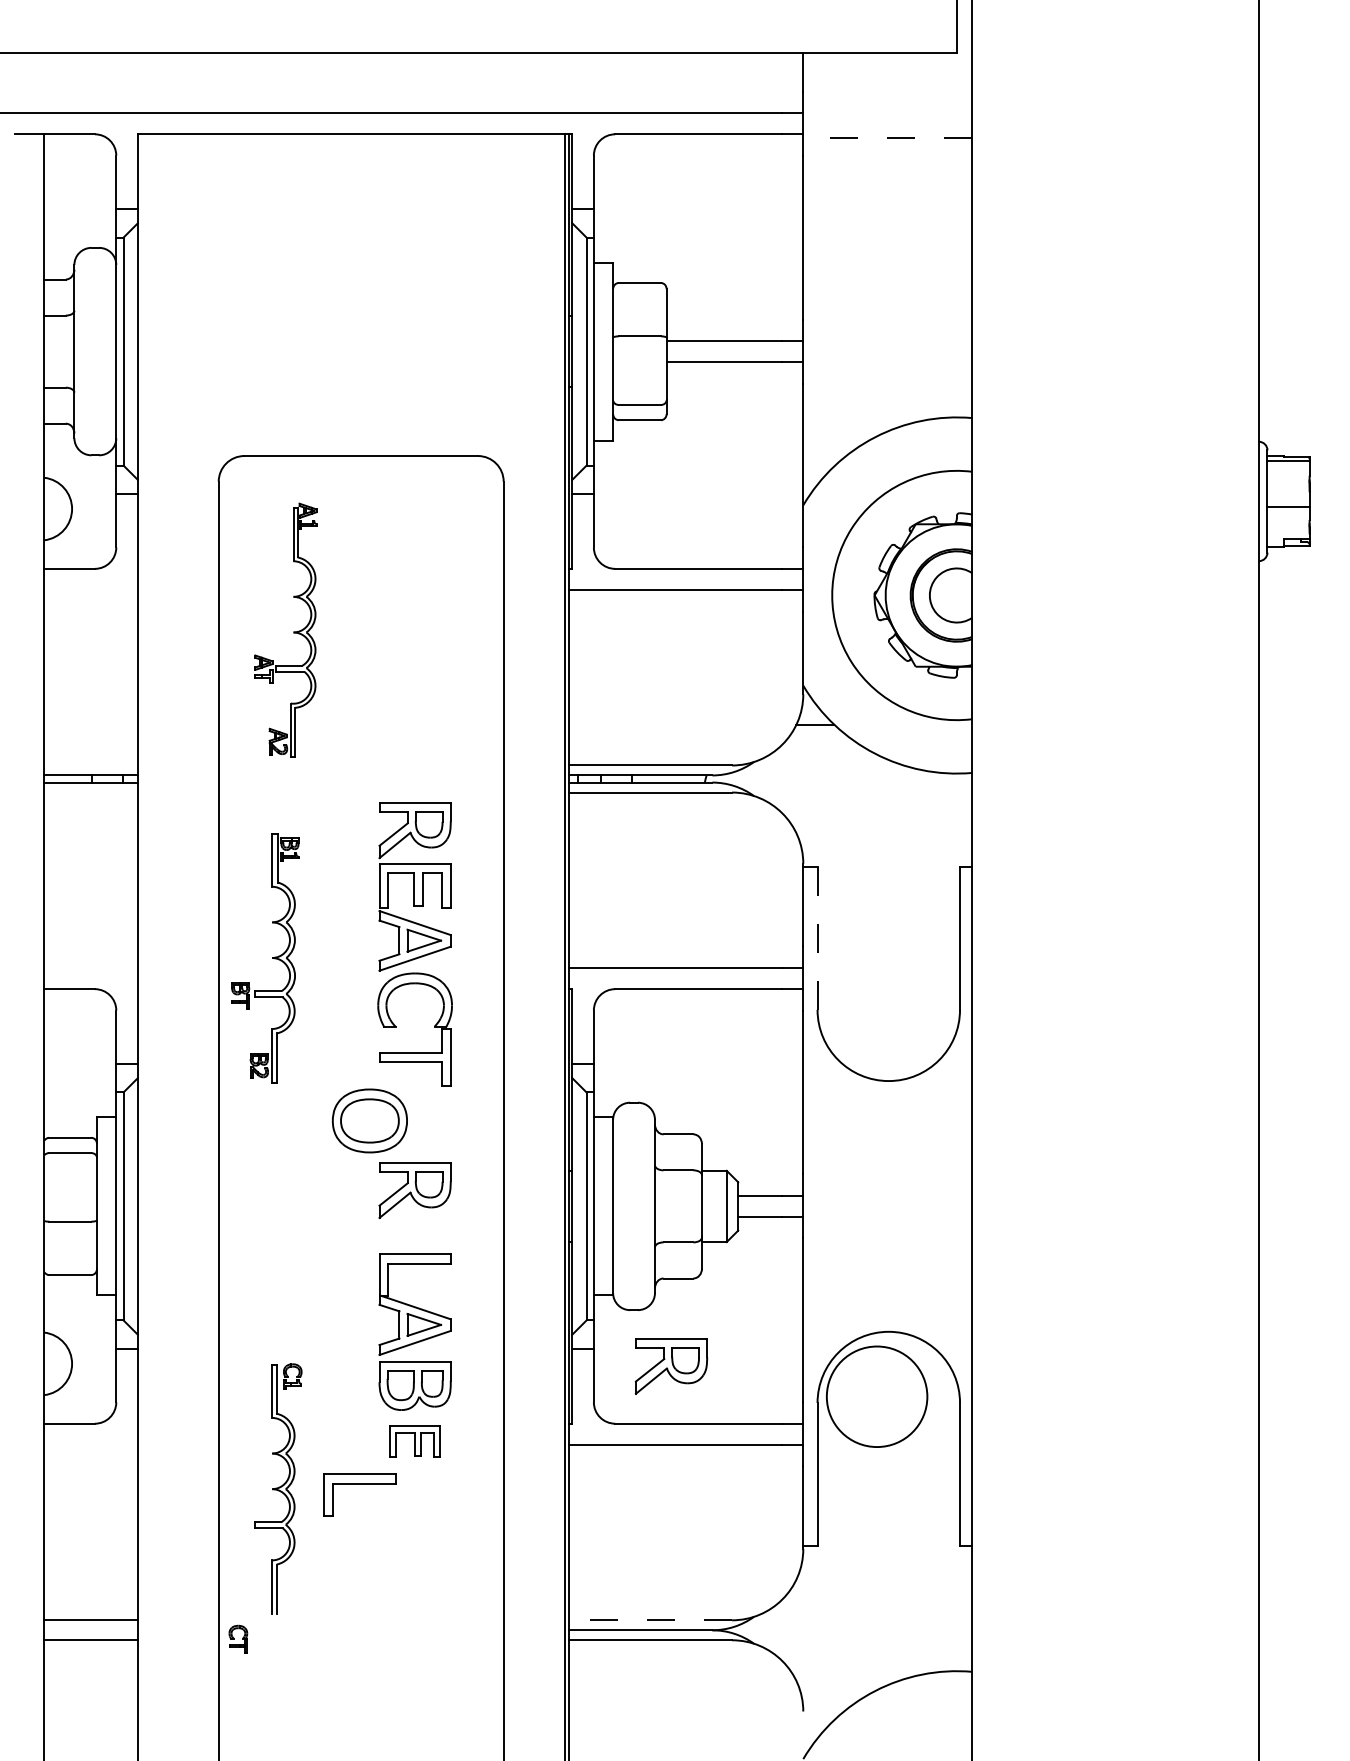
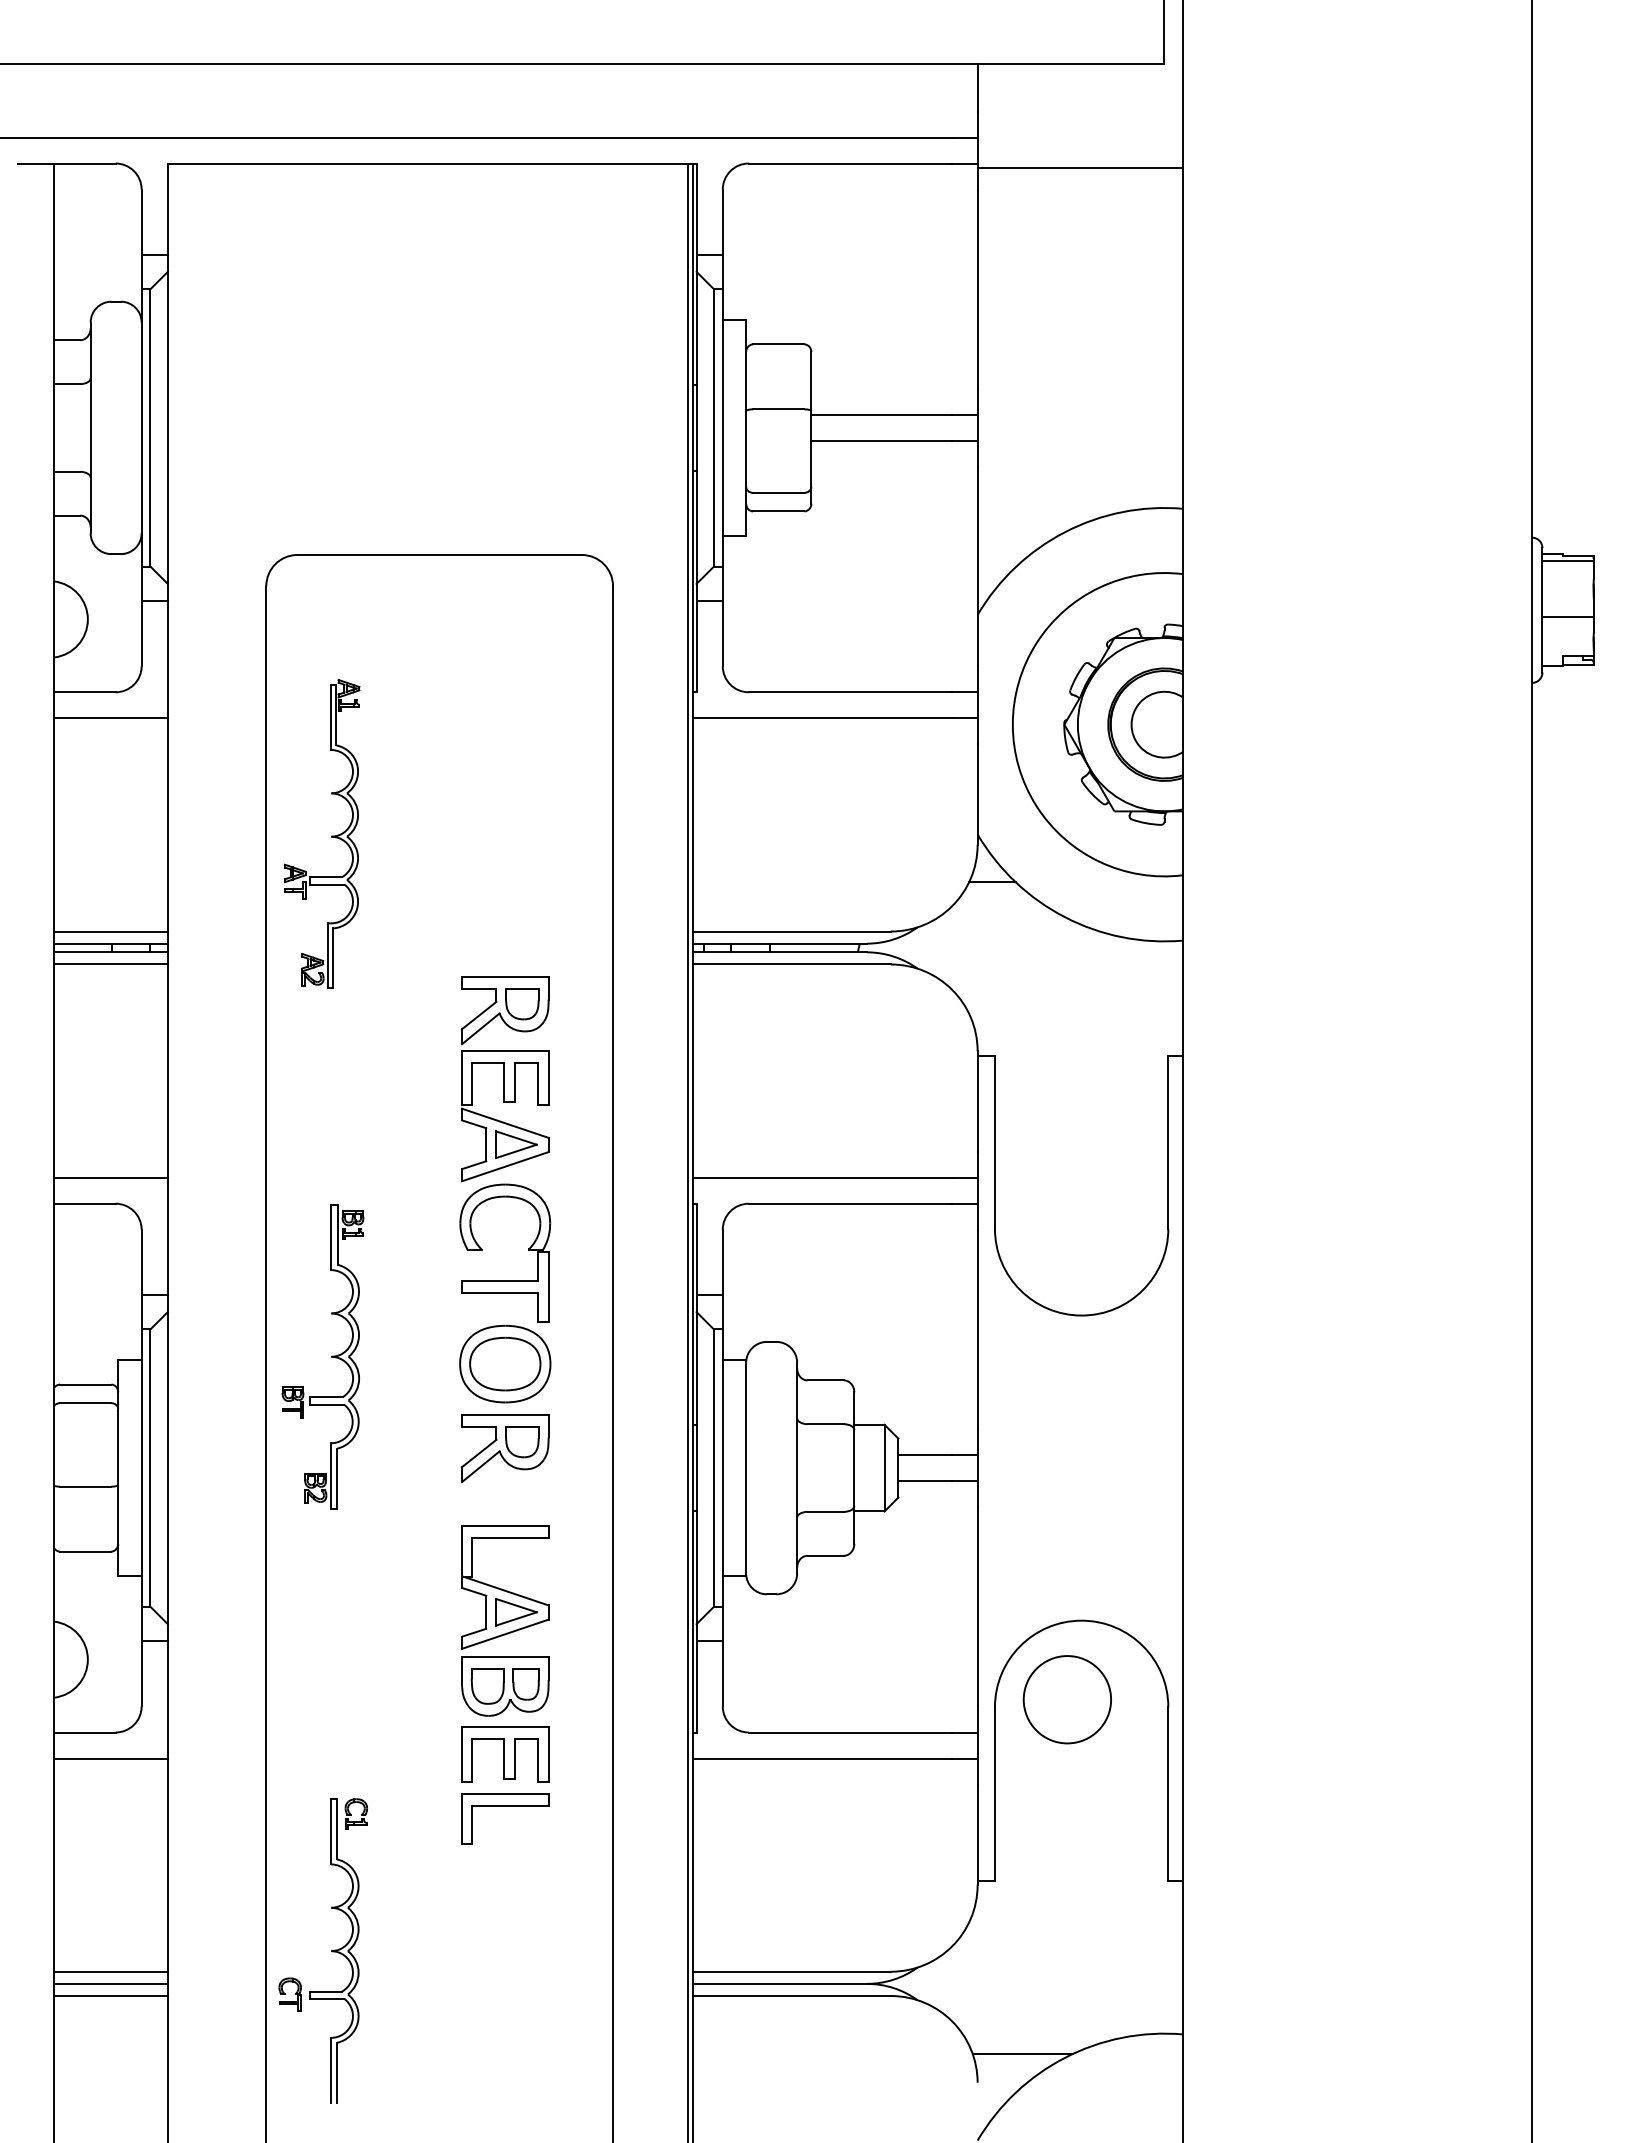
line: (887, 137) -> (1080, 167), dashed -> solid
line: (90, 590) -> (110, 718), added
part: (293, 631) -> (331, 835), moved
line: (90, 765) -> (110, 931), added
line: (90, 792) -> (110, 964), added
line: (817, 938) -> (994, 1142), dashed -> solid
part: (272, 957) -> (331, 1356), moved
line: (90, 967) -> (110, 1177), added
part: (370, 1120) -> (505, 1363), moved
part: (671, 1366) -> (817, 1662), removed
circle: (877, 1396) -> (1067, 1699), size x0.71
part: (415, 1441) -> (505, 1754), size x1.43
line: (90, 1445) -> (110, 1758), added
part: (360, 1484) -> (505, 1806), moved
part: (278, 1488) -> (338, 1950), moved
line: (650, 1620) -> (791, 1971), dashed -> solid
line: (90, 1629) -> (110, 1983), added
line: (840, 1688) -> (1022, 2054), added

